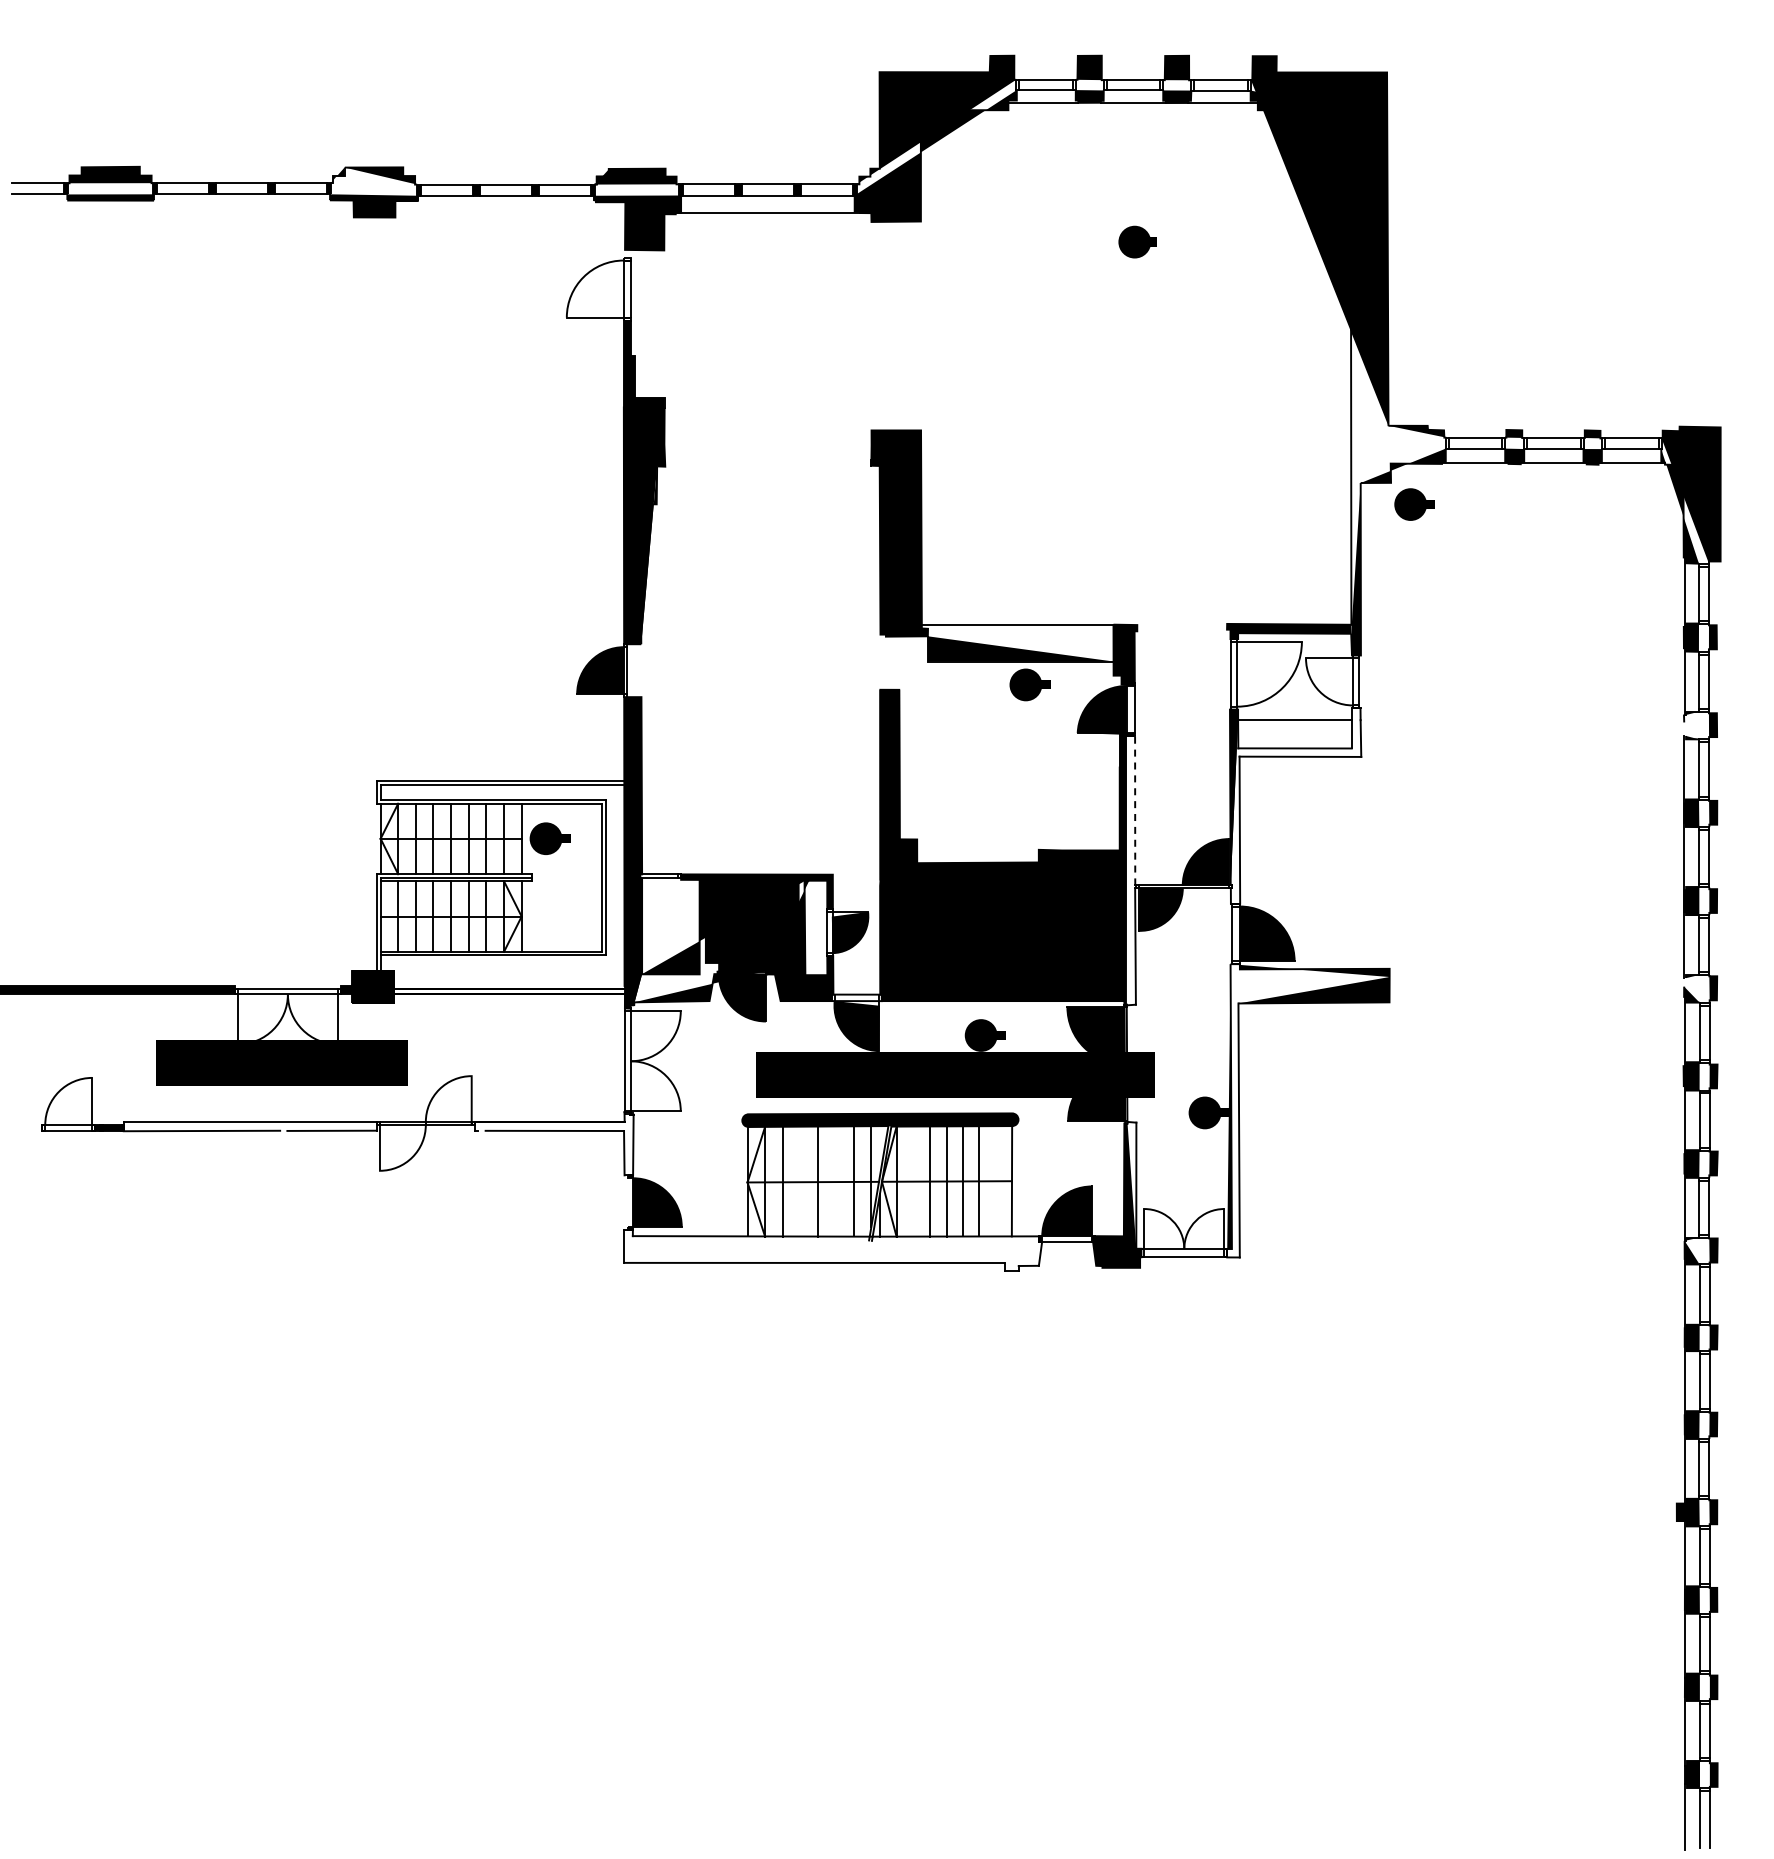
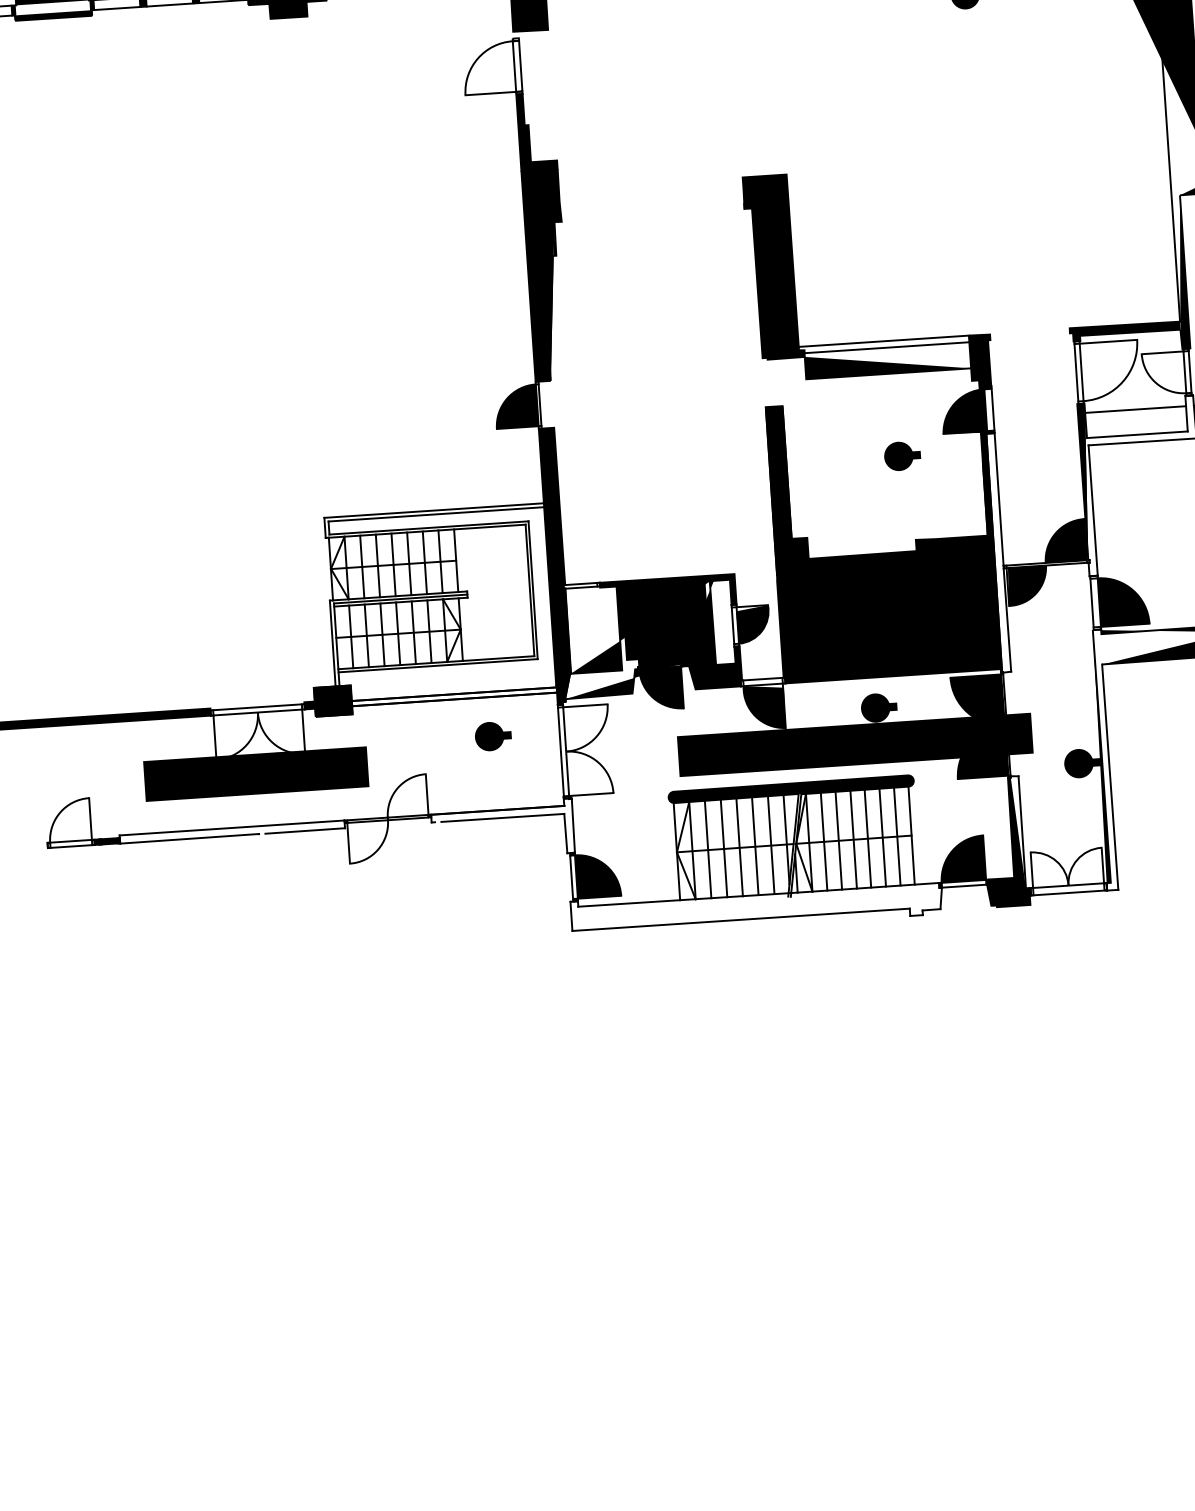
line: (1020, 632) -> (886, 348), added
part: (1029, 684) -> (901, 455), moved
line: (1135, 810) -> (999, 499), dashed -> solid
part: (549, 838) -> (492, 736), moved
line: (800, 1181) -> (723, 848), added
line: (835, 1181) -> (754, 846), added
line: (913, 1181) -> (824, 841), added
line: (995, 1181) -> (896, 836), added
line: (627, 1202) -> (571, 877), added

